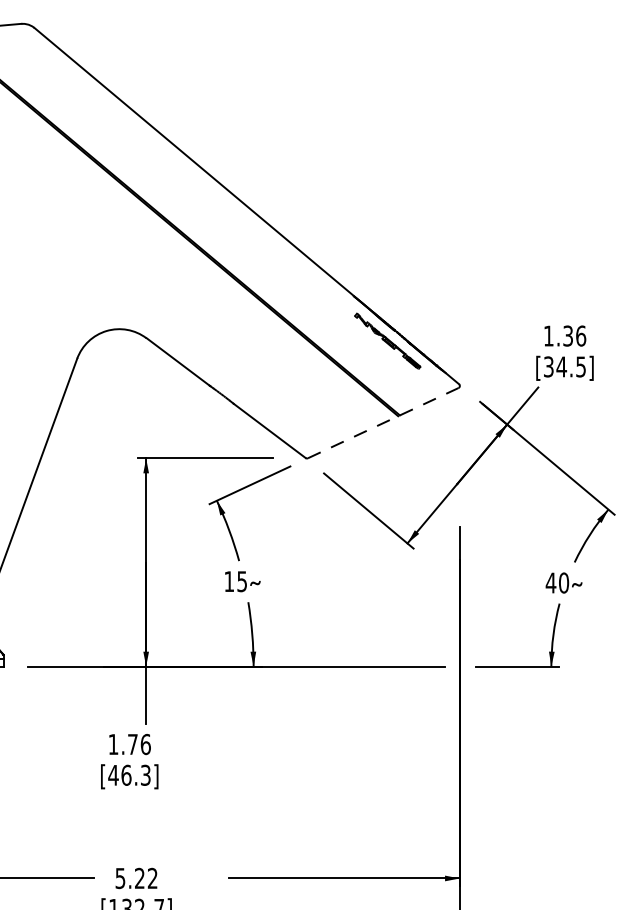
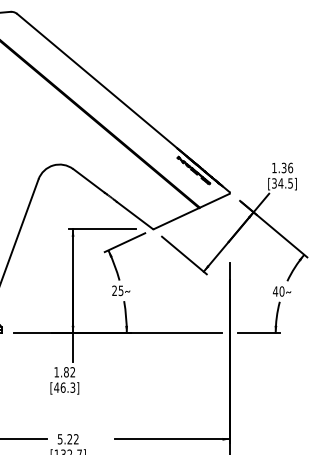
line: (382, 423) -> (191, 211), dashed -> solid
text: (229, 580) -> (114, 290), 15 -> 25
text: (139, 744) -> (69, 372), 1.76 -> 1.82

